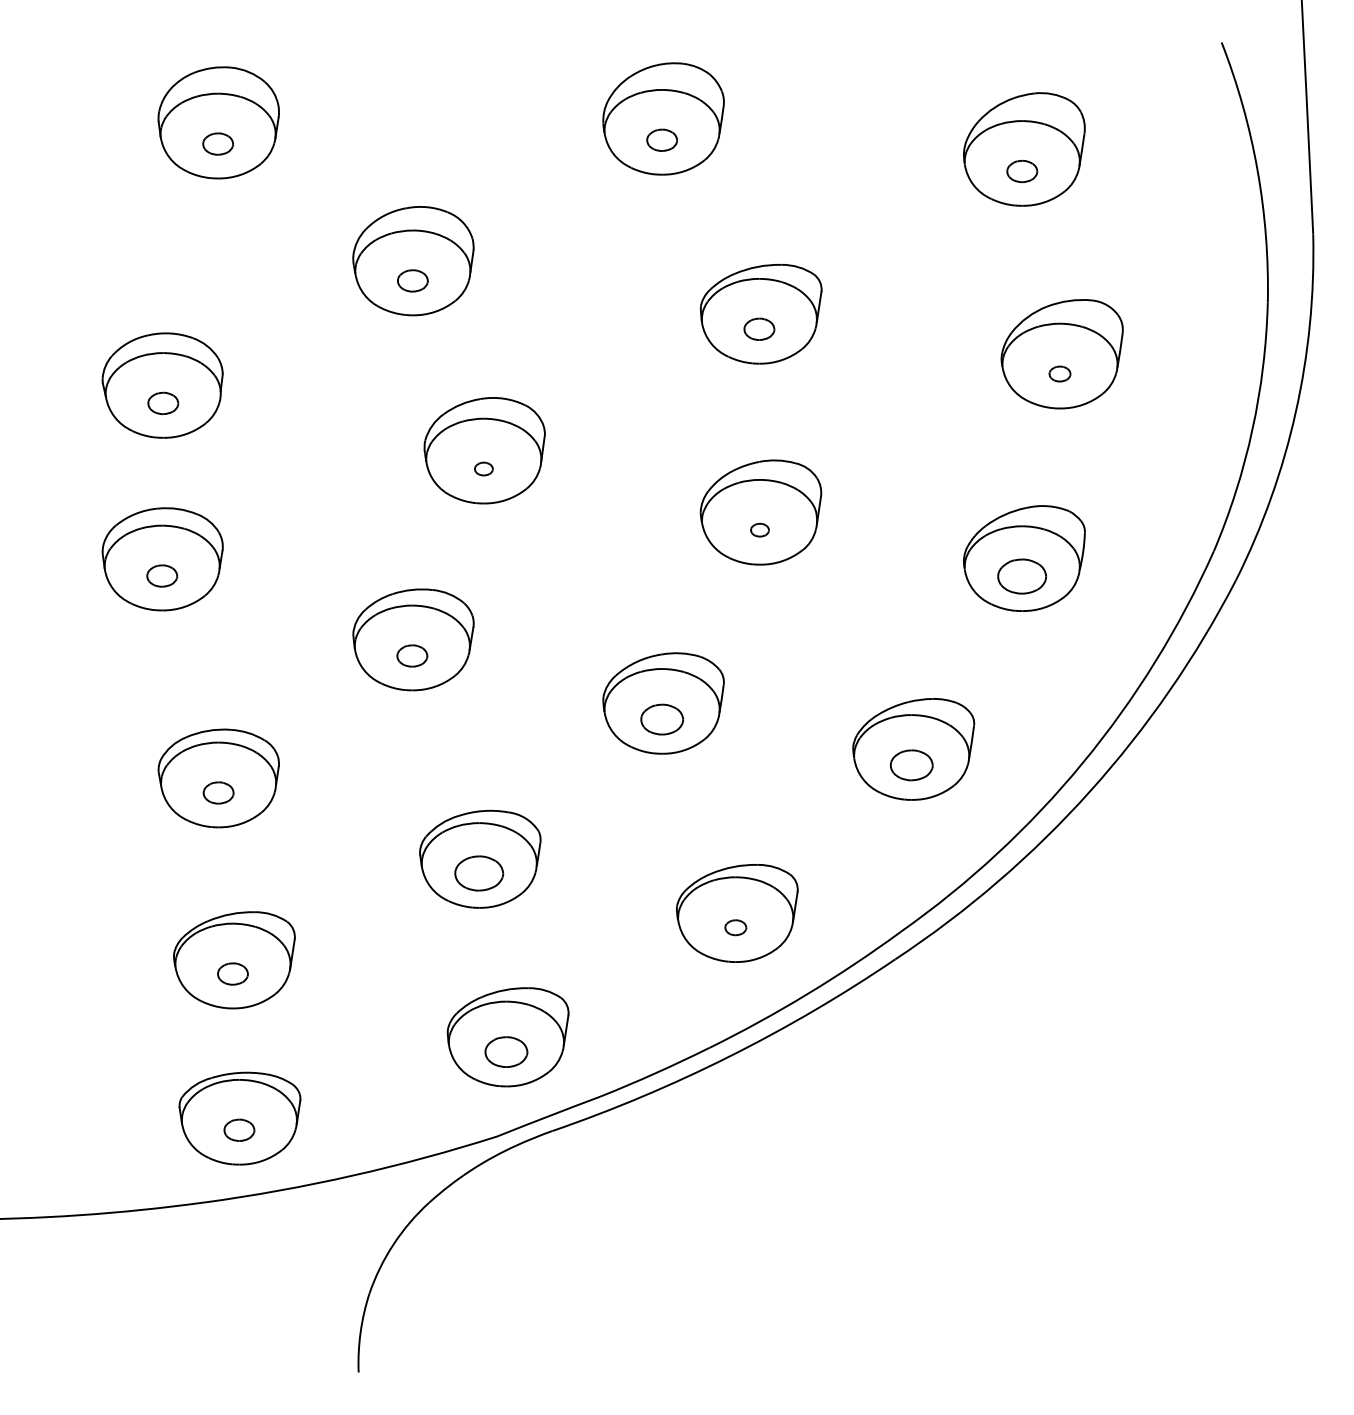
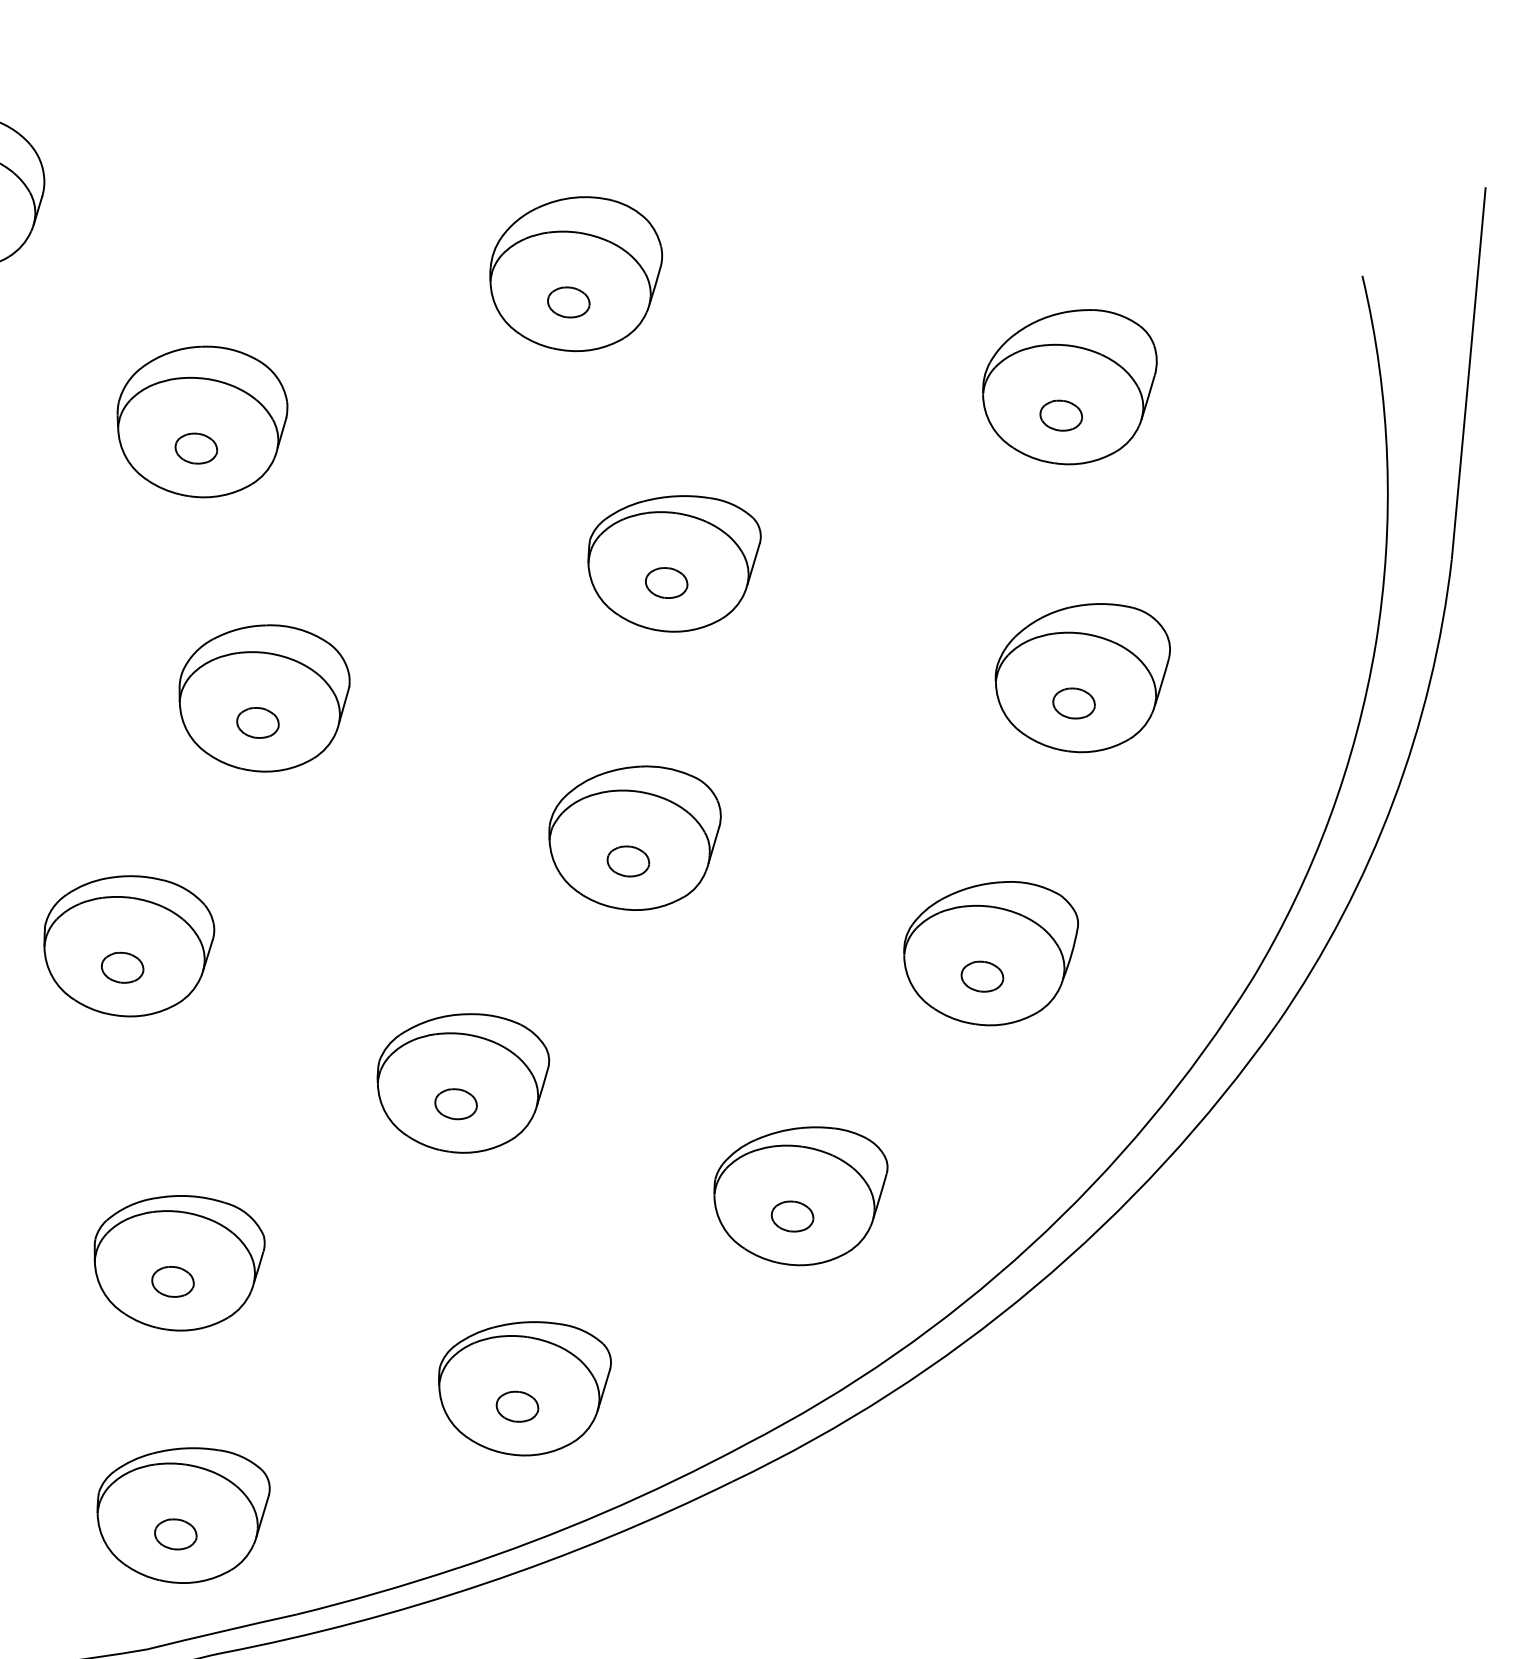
part: (1059, 373) -> (1073, 702), size x1.43
part: (483, 468) -> (257, 722), size x1.67
part: (759, 529) -> (627, 860), size x1.67
part: (1022, 576) -> (982, 976), size x0.62
part: (661, 718) -> (455, 1102), size x0.71
part: (911, 765) -> (792, 1216), size x0.71
part: (479, 873) -> (173, 1281), size x0.62
part: (735, 927) -> (517, 1406), size x1.43
part: (506, 1051) -> (176, 1533), size x0.71

